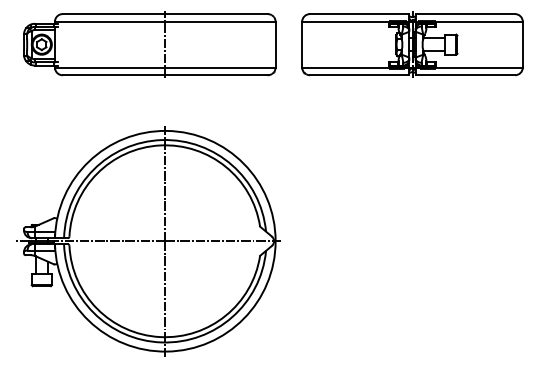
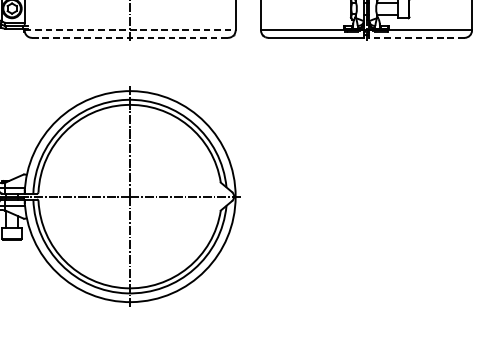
line: (165, 67) -> (130, 30), solid -> dashed
line: (164, 75) -> (129, 38), solid -> dashed
line: (465, 75) -> (417, 38), solid -> dashed

